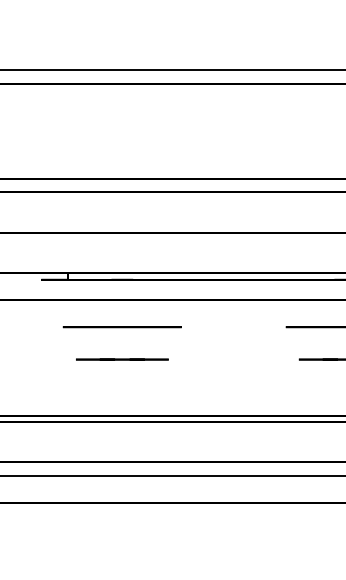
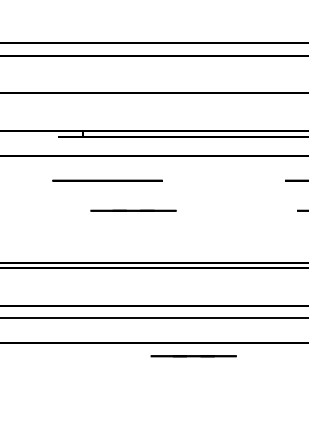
circle: (121, 327) -> (106, 181), moved
line: (187, 516) -> (193, 356), added

